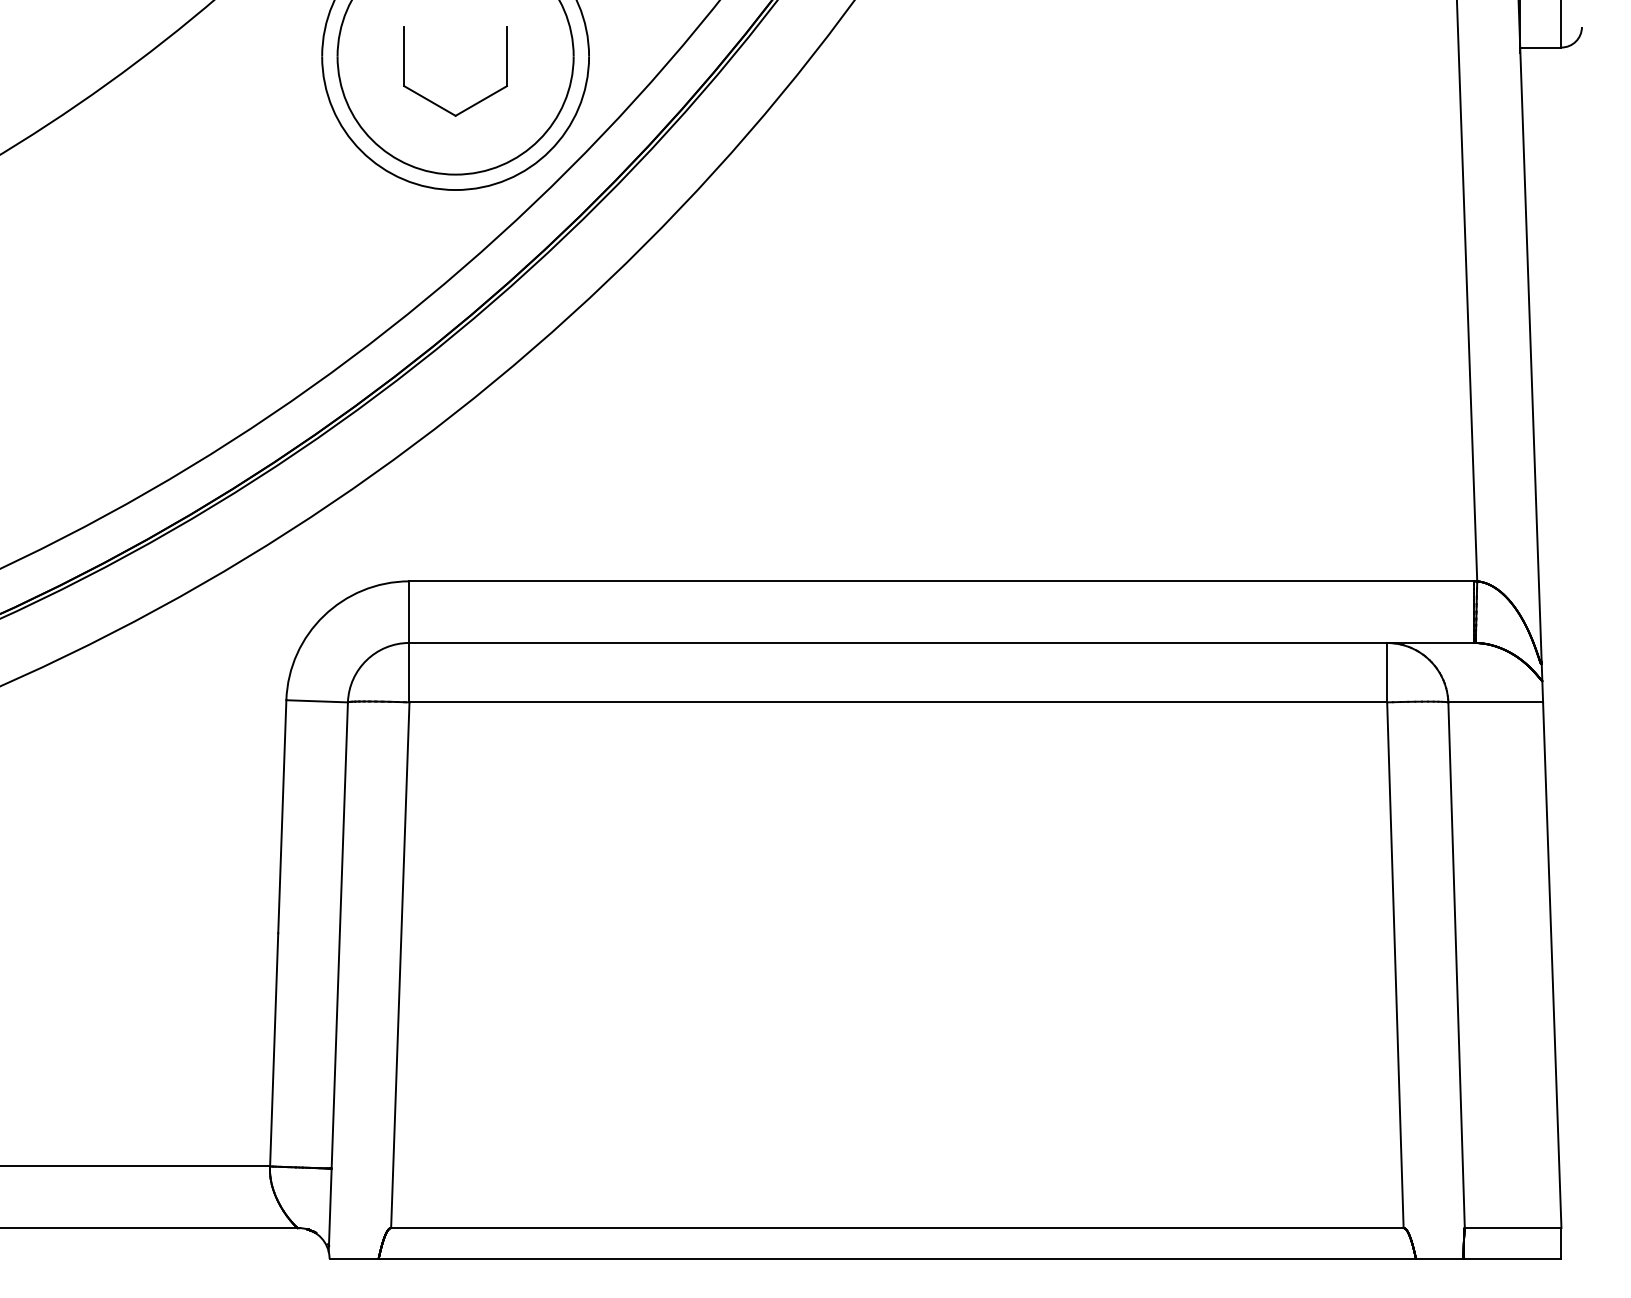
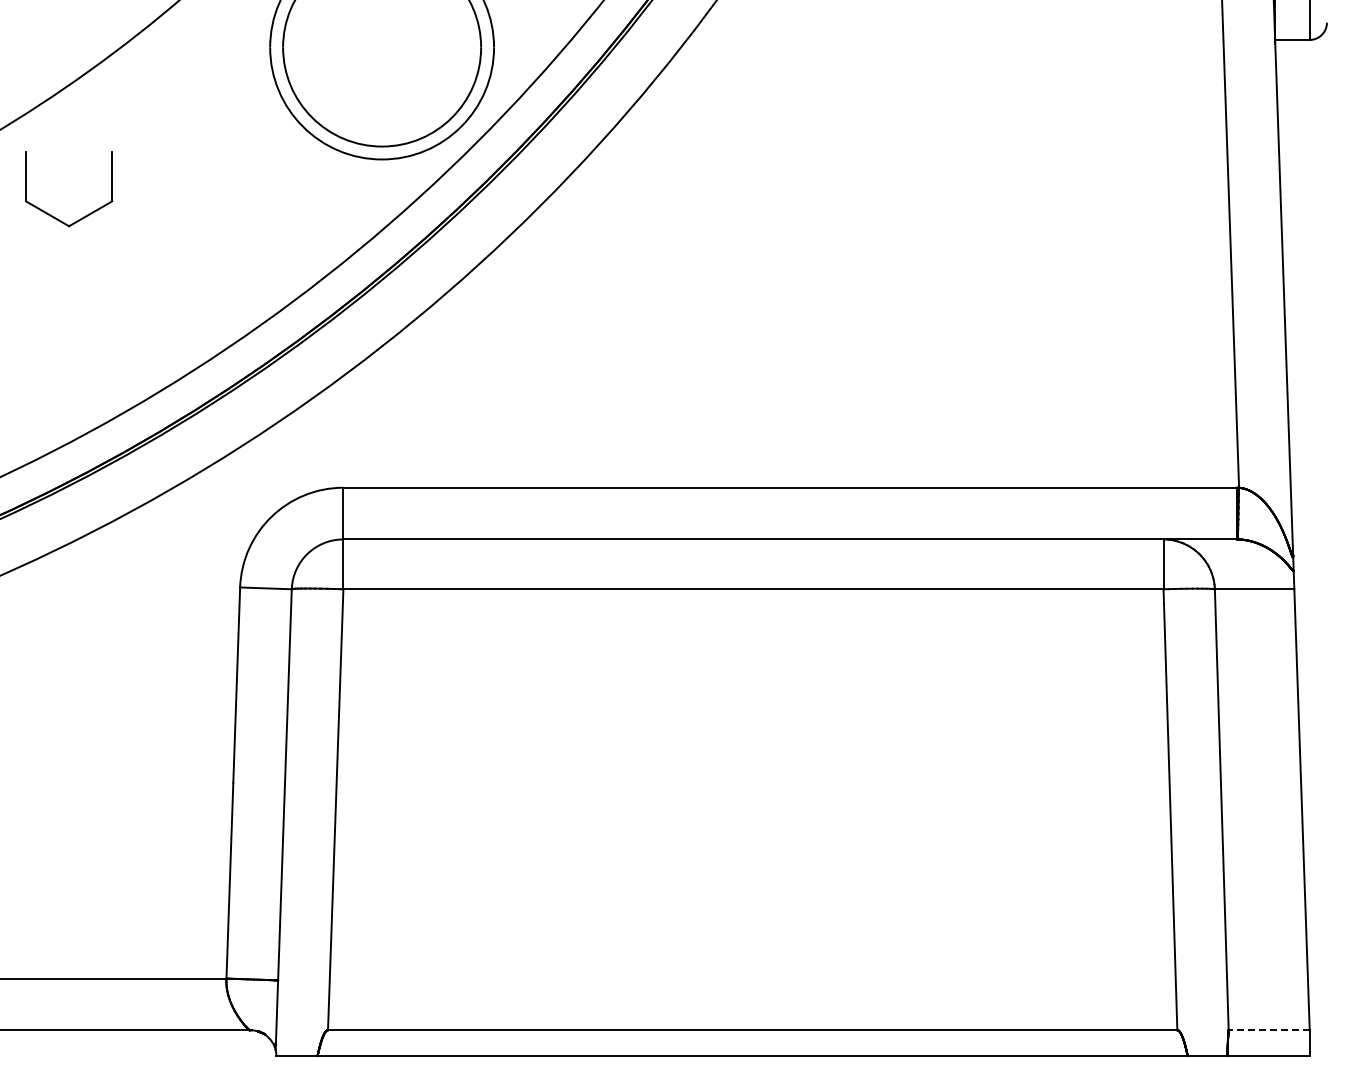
part: (472, 104) -> (83, 216), moved
line: (1513, 1228) -> (1269, 1030), solid -> dashed

